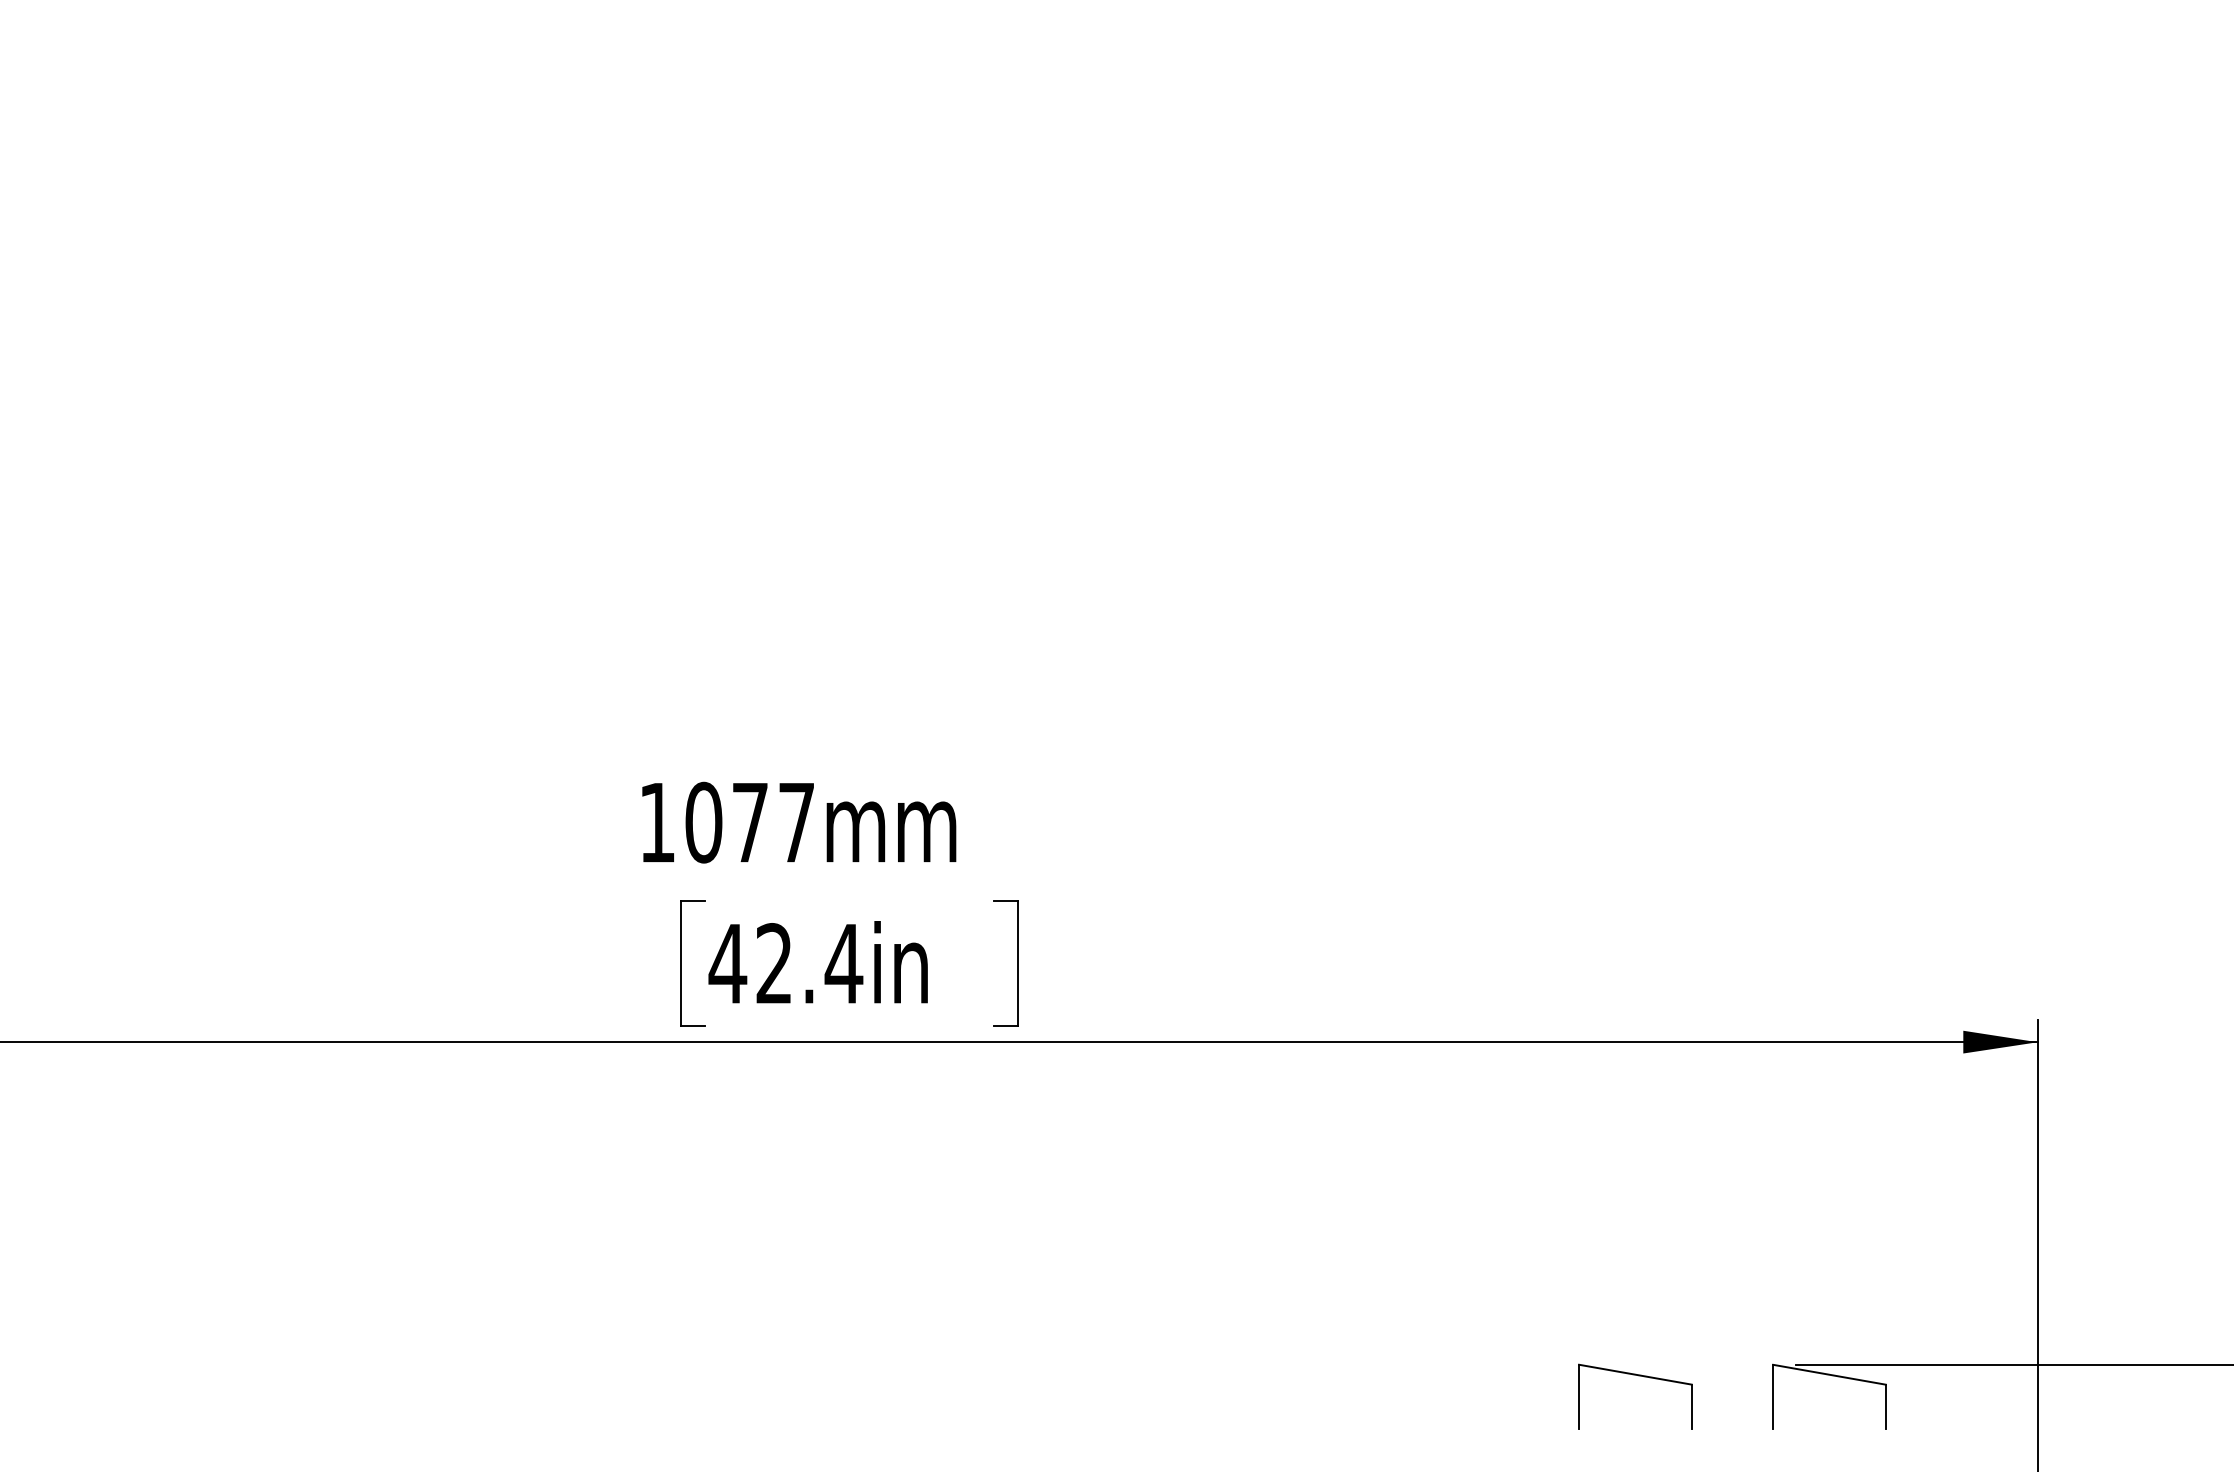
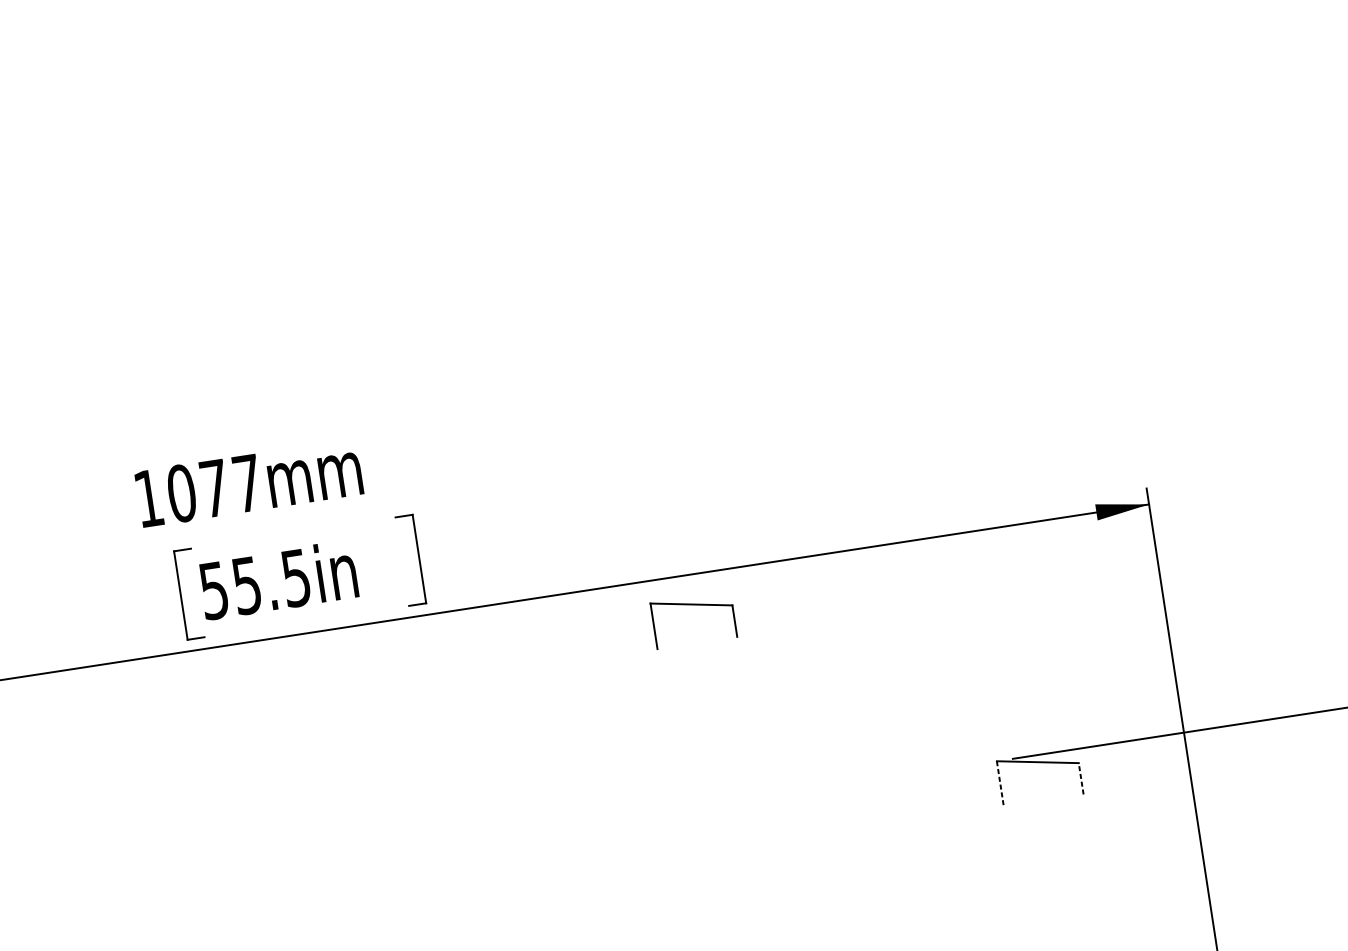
text: (785, 963) -> (254, 584), 42.4in -> 55.5in
part: (1638, 1376) -> (693, 605), moved
line: (1773, 1397) -> (1000, 784), solid -> dashed
line: (1885, 1406) -> (1080, 778), solid -> dashed

